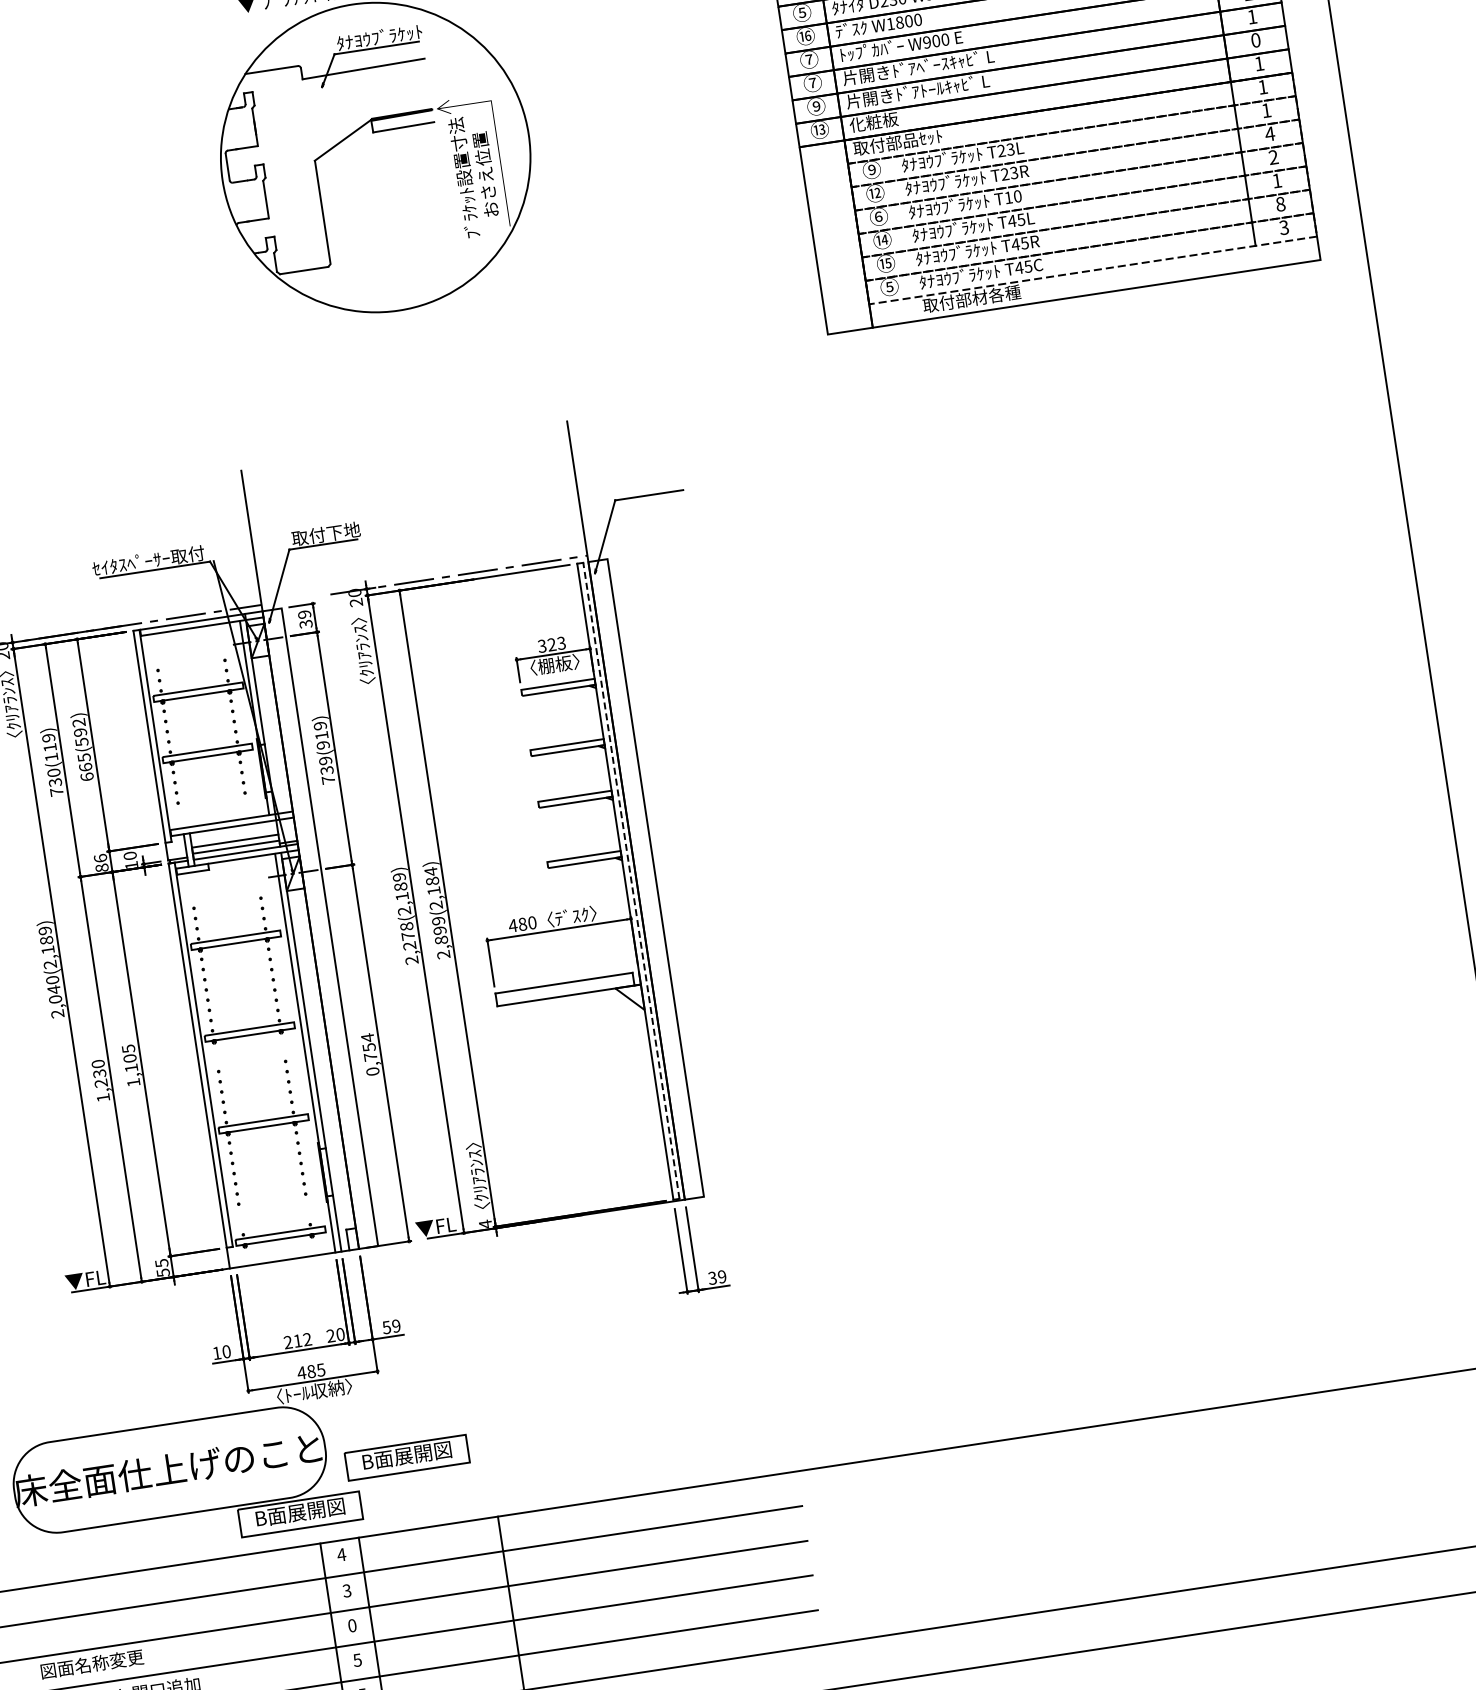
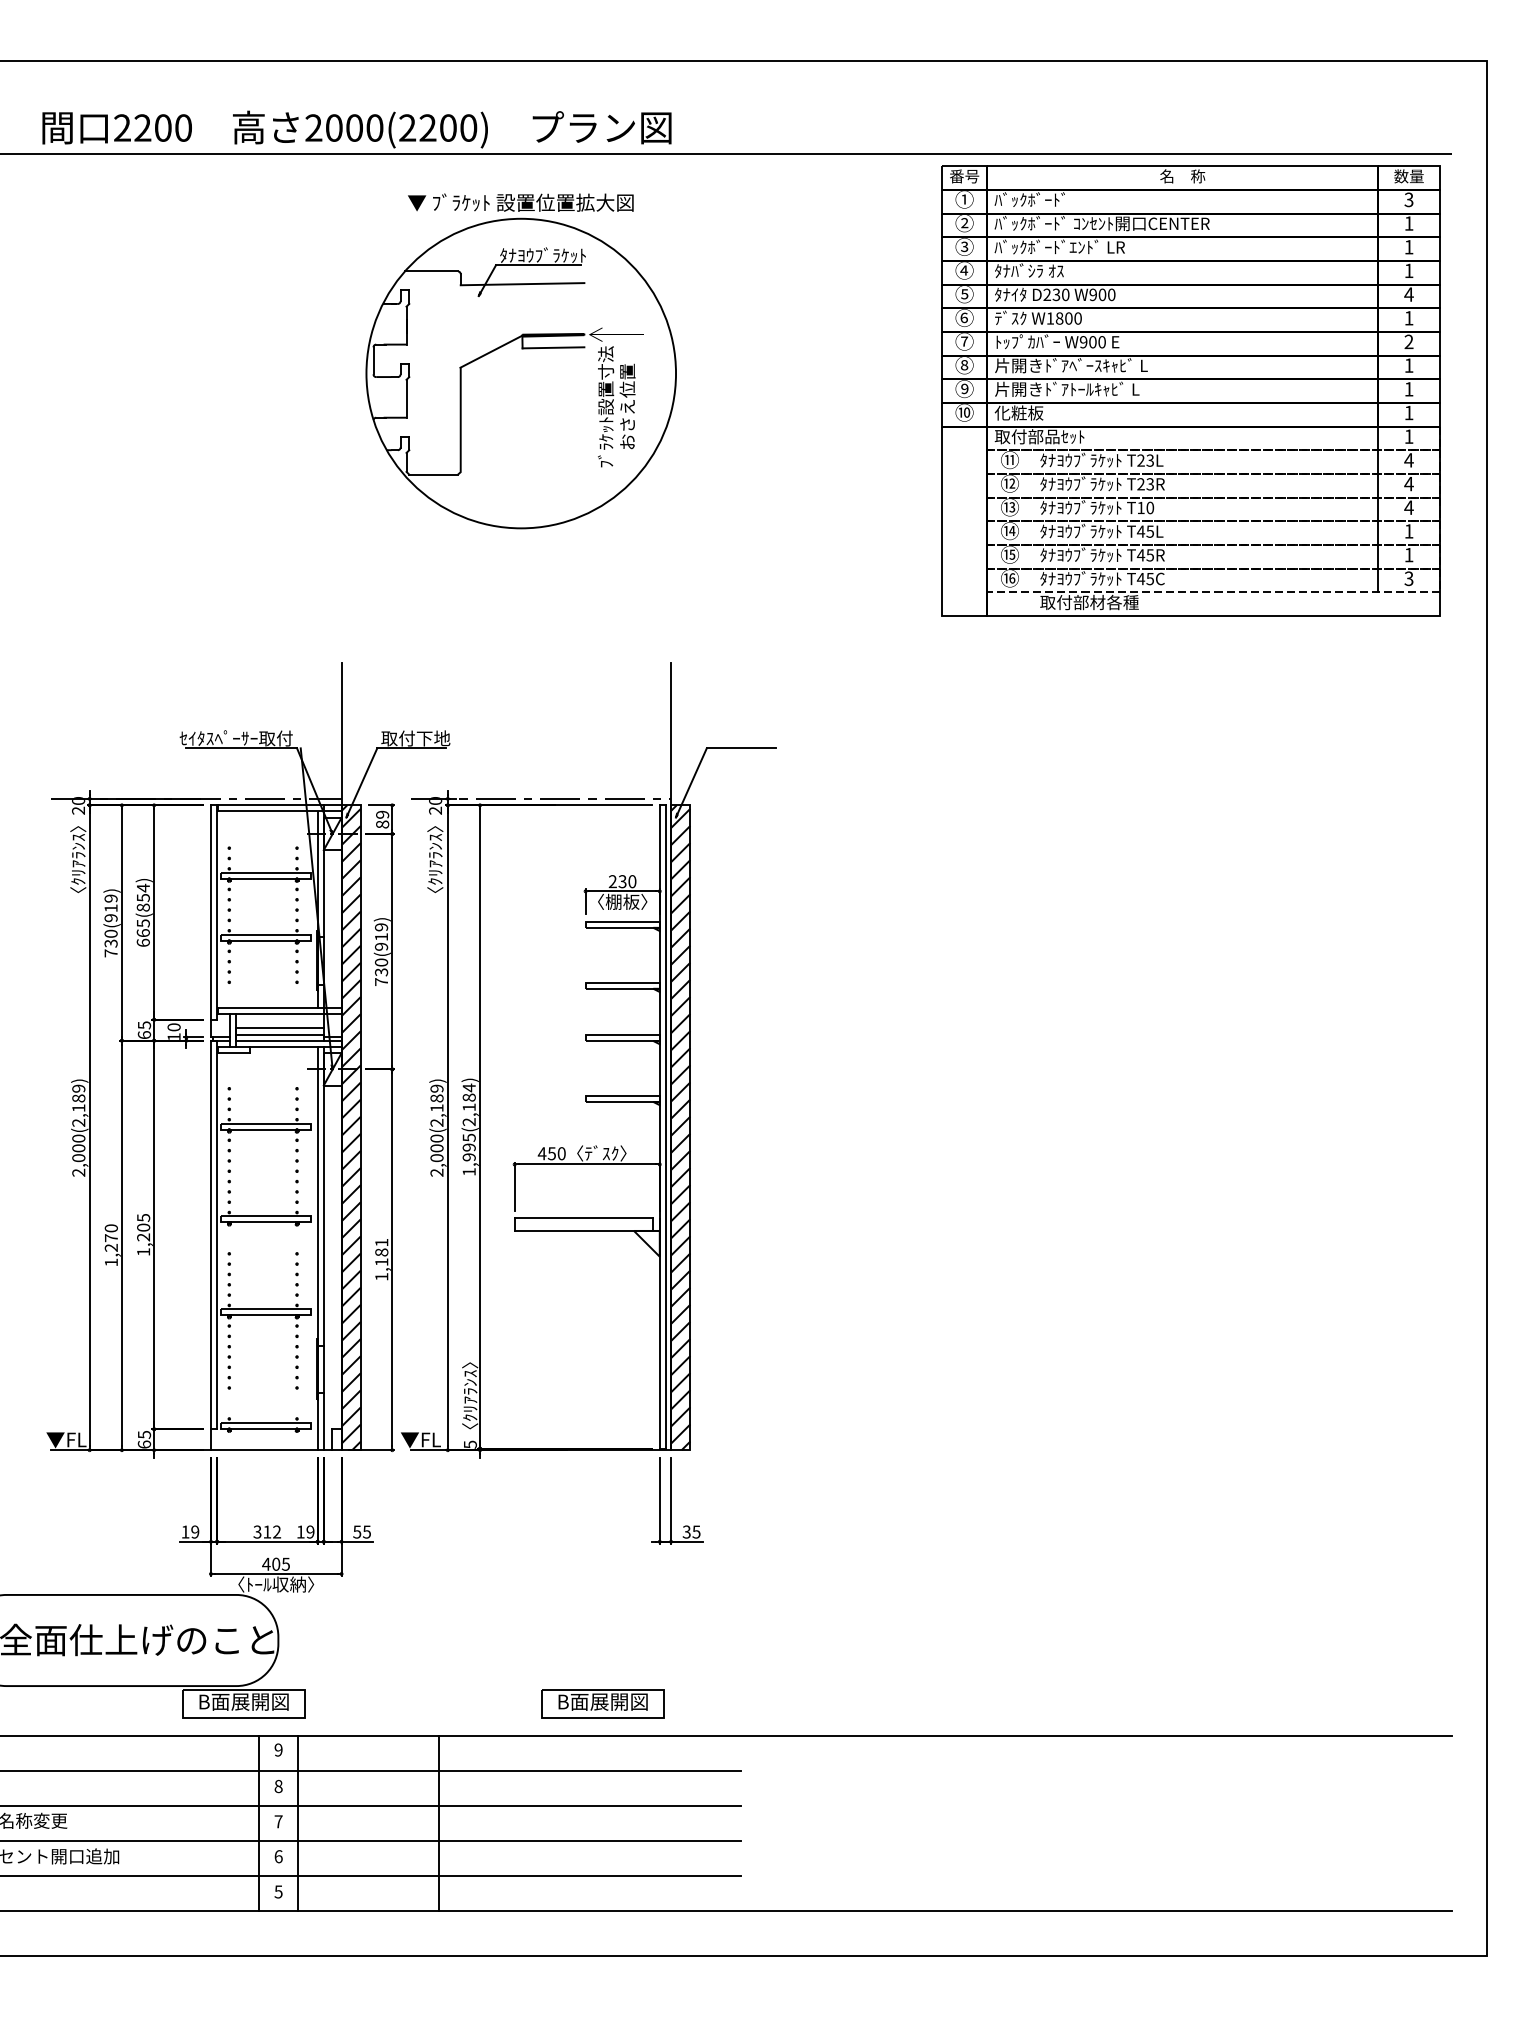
text: (805, 35) -> (964, 317), ⑯ -> ⑥
text: (1255, 40) -> (1408, 389), 0 -> 1
text: (812, 83) -> (964, 365), ⑦ -> ⑧
text: (1265, 110) -> (1408, 460), 1 -> 4
text: (822, 129) -> (967, 412), ⑬ -> ⑩
text: (1273, 157) -> (1408, 507), 2 -> 4
text: (871, 169) -> (1009, 459), ⑨ -> ⑪
text: (1280, 203) -> (1408, 554), 8 -> 1
text: (878, 216) -> (1009, 507), ⑥ -> ⑬
text: (889, 287) -> (1009, 578), ⑤ -> ⑯
text: (305, 624) -> (382, 824), 39 -> 89
text: (551, 644) -> (622, 881), 323 -> 230
text: (79, 732) -> (142, 897), 665(592) -> 665(854)
text: (51, 757) -> (110, 918), 730(119) -> 730(919)
text: (325, 760) -> (381, 962), 739(919) -> 730(919)
text: (100, 863) -> (143, 1030), 86 -> 65
hatch: (645, 879) -> (680, 1127), added
line: (630, 880) -> (665, 1126), dashed -> solid
text: (522, 924) -> (551, 1153), 480 -> 450
hatch: (319, 928) -> (350, 1127), added
text: (407, 936) -> (436, 1148), 2,278(2,189) -> 2,000(2,189)
text: (440, 937) -> (468, 1154), 2,899(2,184) -> 1,995(2,184)
text: (53, 989) -> (78, 1148), 2,040(2,189) -> 2,000(2,189)
text: (370, 1054) -> (381, 1259), 0,754 -> 1,181
text: (131, 1068) -> (143, 1237), 1,105 -> 1,205
text: (98, 1074) -> (110, 1238), 1,230 -> 1,270
text: (485, 1224) -> (470, 1444), 4 -> 5
text: (162, 1272) -> (143, 1444), 55 -> 65
text: (722, 1276) -> (696, 1531), 39 -> 35
text: (395, 1325) -> (366, 1531), 59 -> 55
text: (335, 1334) -> (305, 1531), 20 -> 19
text: (288, 1342) -> (257, 1532), 212 -> 312
text: (226, 1351) -> (195, 1531), 10 -> 19
text: (311, 1371) -> (276, 1564), 485 -> 405
part: (406, 1457) -> (602, 1703), moved
text: (341, 1554) -> (278, 1749), 4 -> 9
text: (346, 1590) -> (278, 1786), 3 -> 8
text: (352, 1625) -> (278, 1821), 0 -> 7
text: (357, 1660) -> (278, 1856), 5 -> 6

